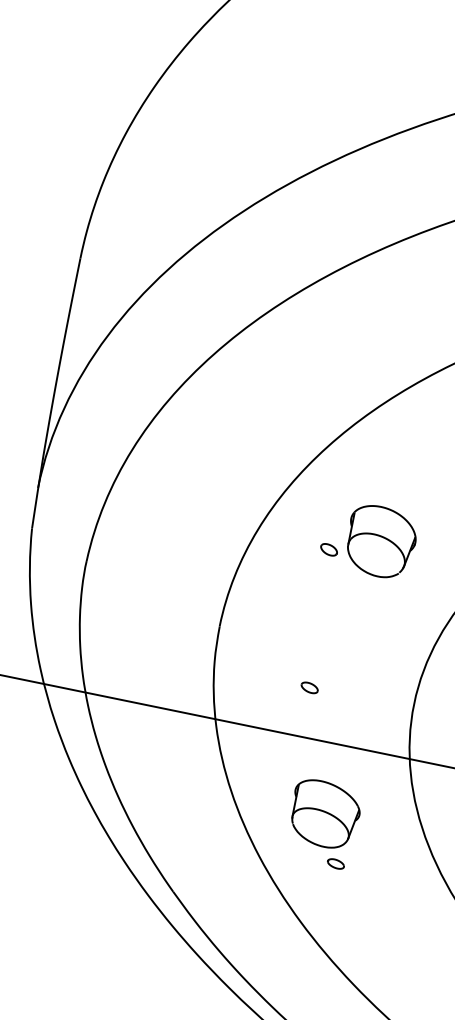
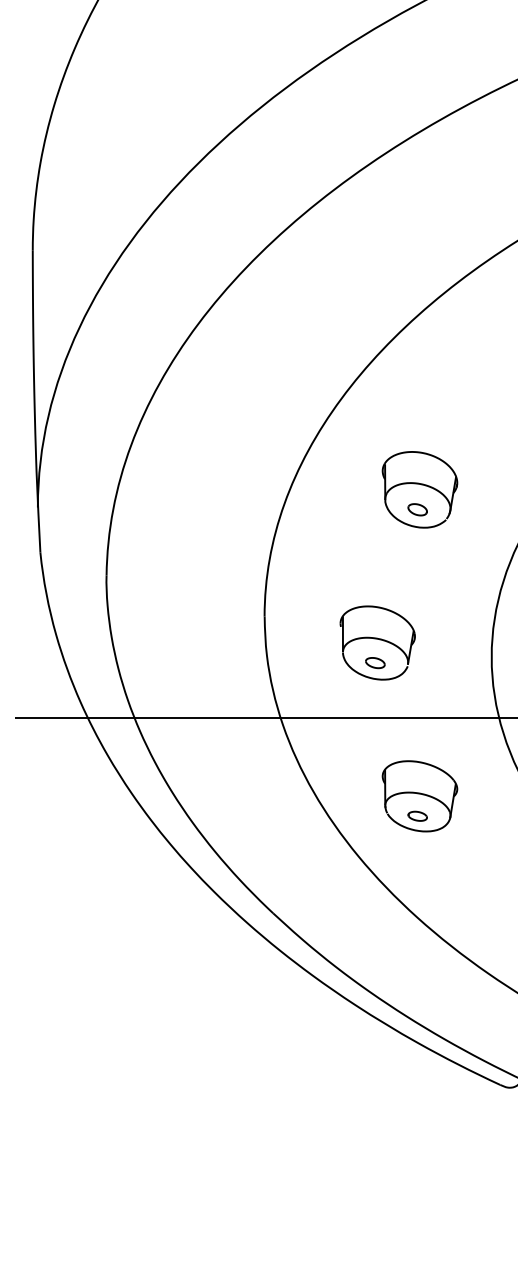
part: (328, 549) -> (417, 509), moved
part: (315, 669) -> (377, 642), added
part: (335, 863) -> (417, 815), moved

